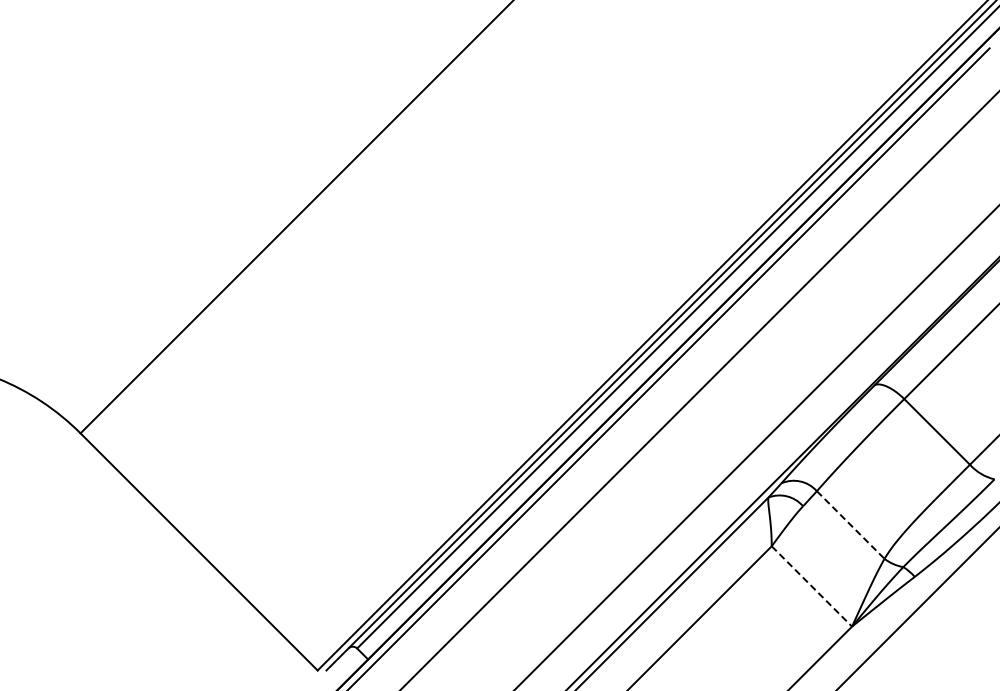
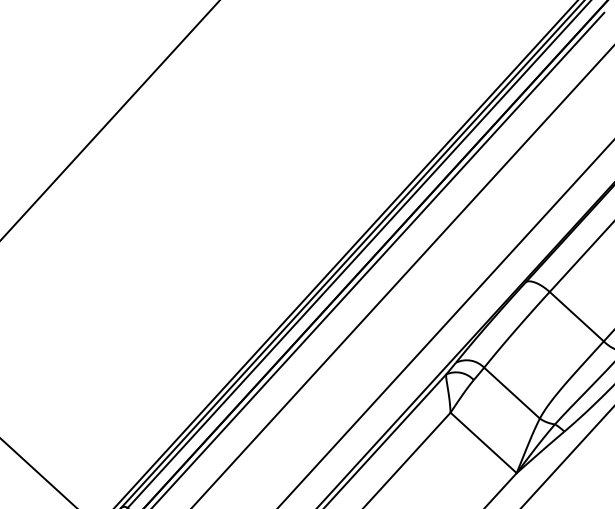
line: (850, 525) -> (511, 393), dashed -> solid
line: (811, 586) -> (483, 442), dashed -> solid

